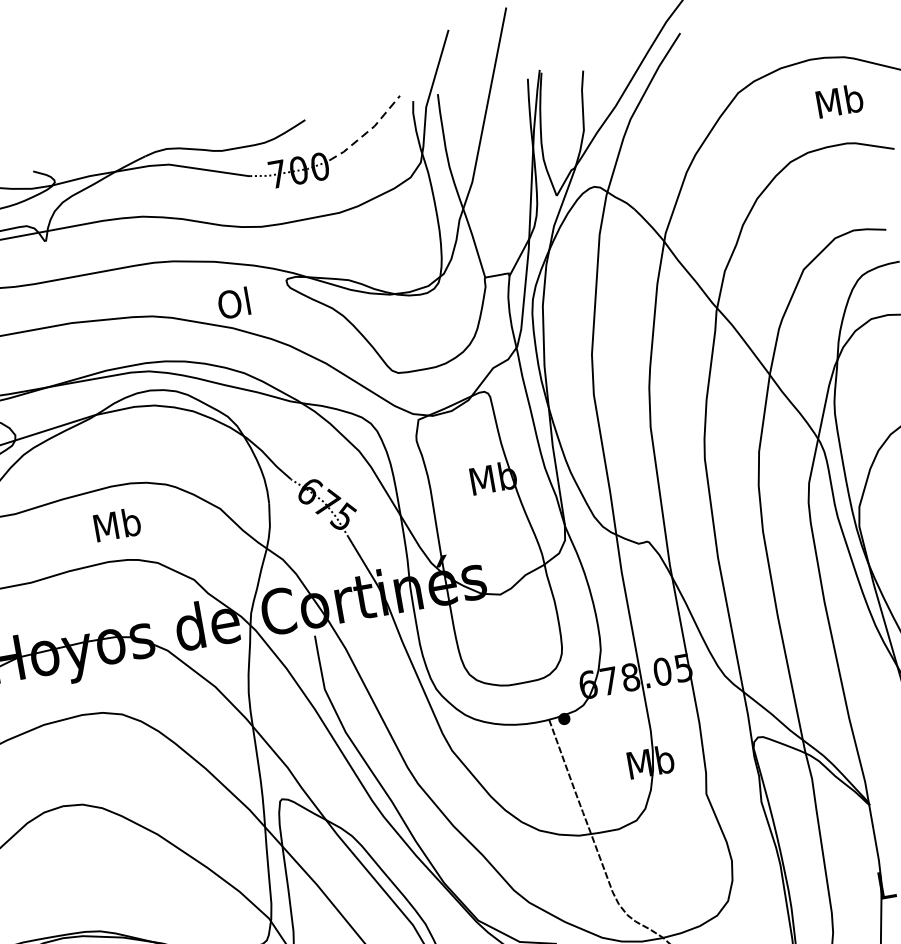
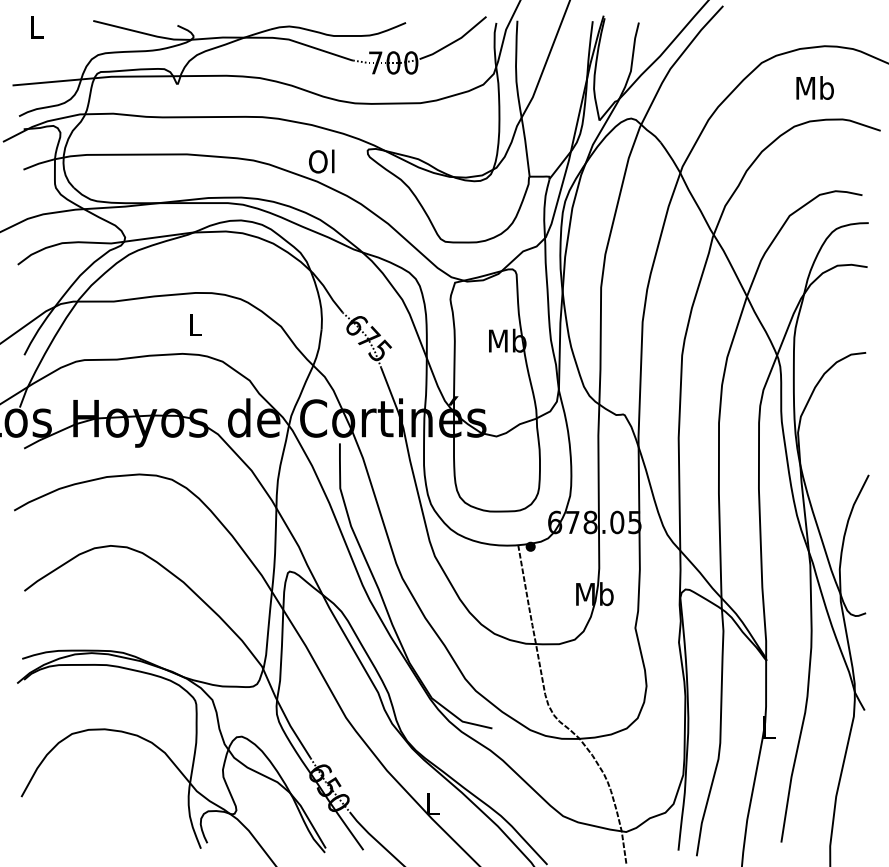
text: (838, 100) -> (814, 87), moved
line: (368, 131) -> (455, 41), dashed -> solid
text: (117, 524) -> (195, 324), Mb -> L

